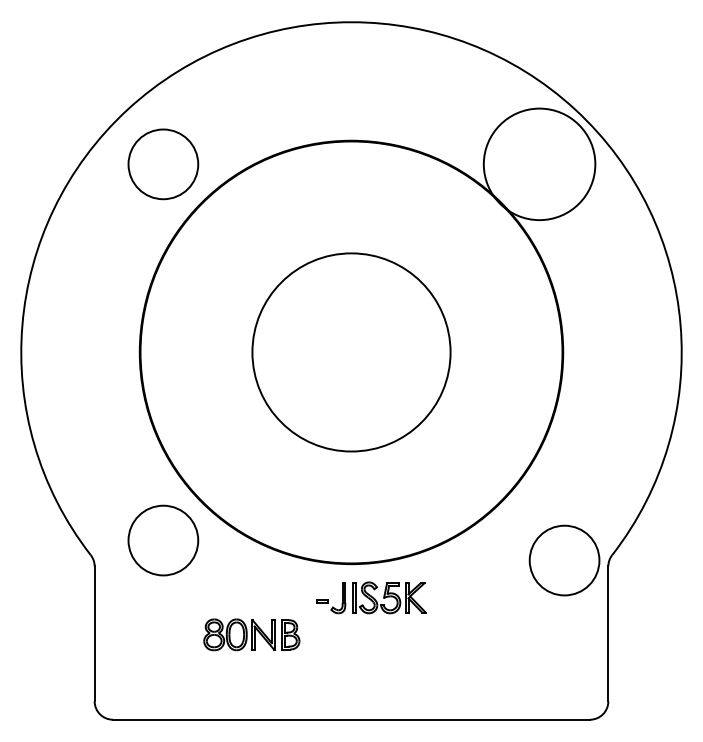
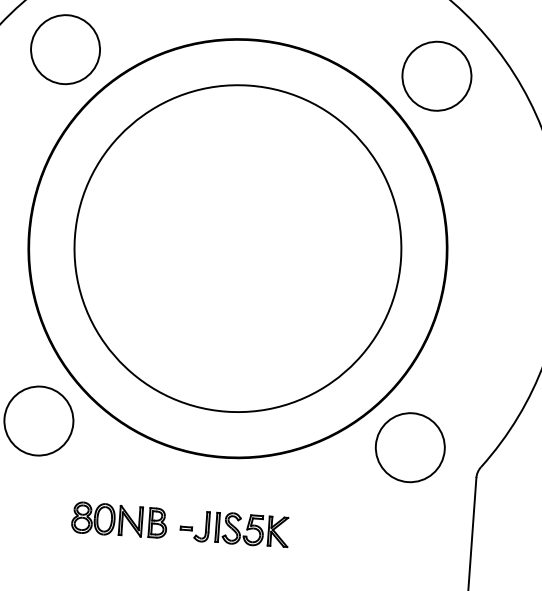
circle: (539, 164) -> (436, 76), size x0.62
circle: (351, 352) -> (237, 248), size x1.67
circle: (564, 560) -> (410, 447), moved
part: (371, 597) -> (234, 528), moved

